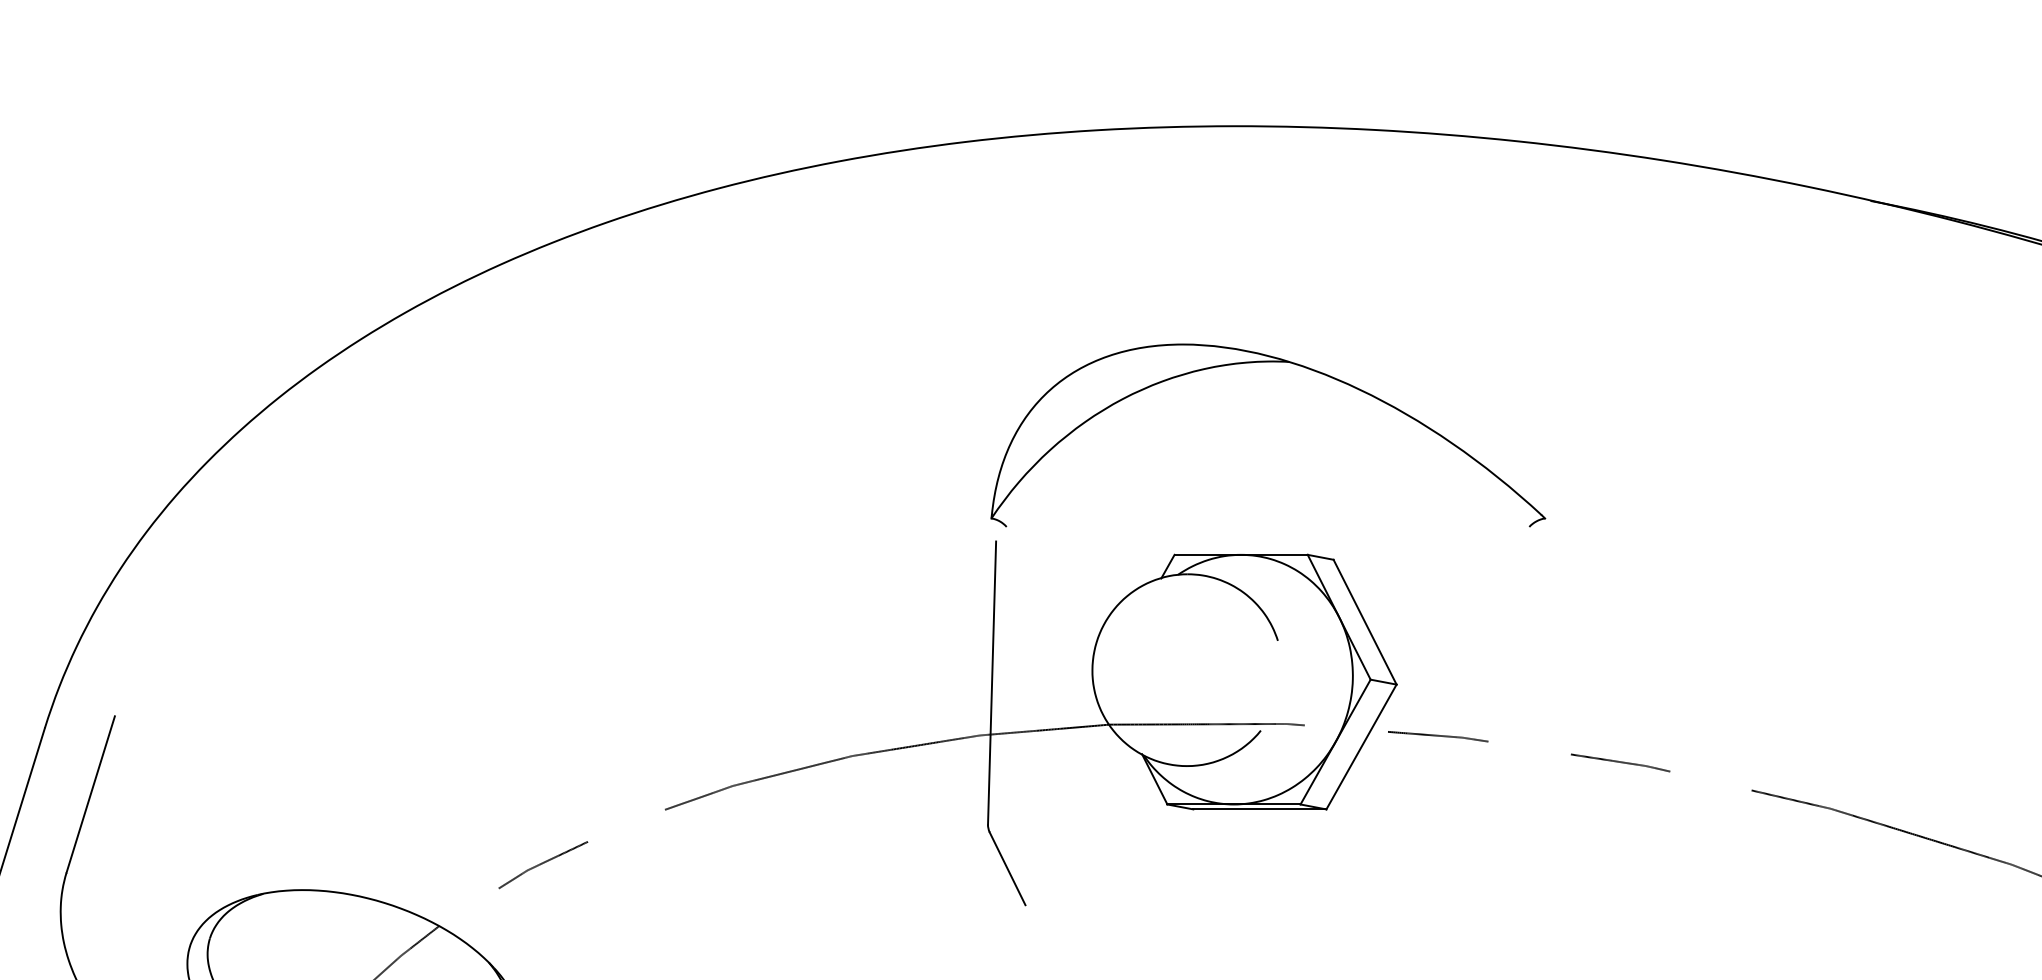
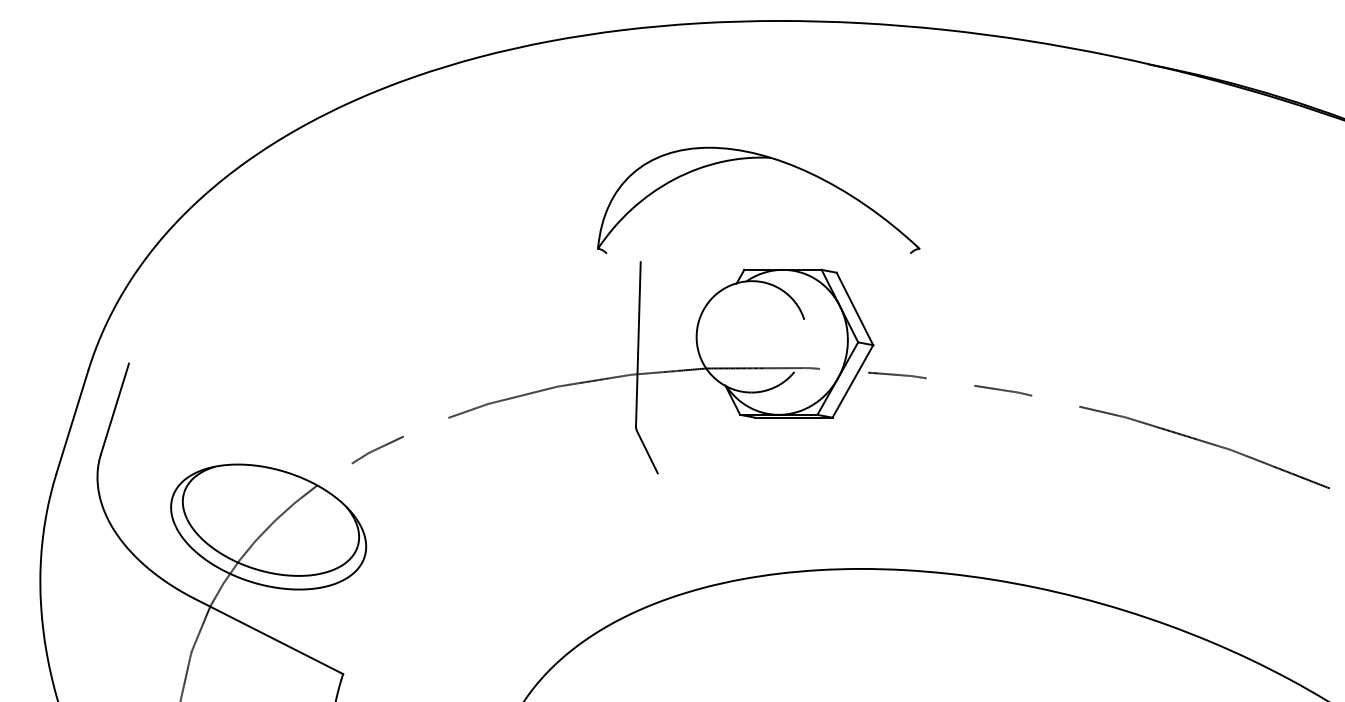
part: (1267, 363) -> (758, 158), moved

